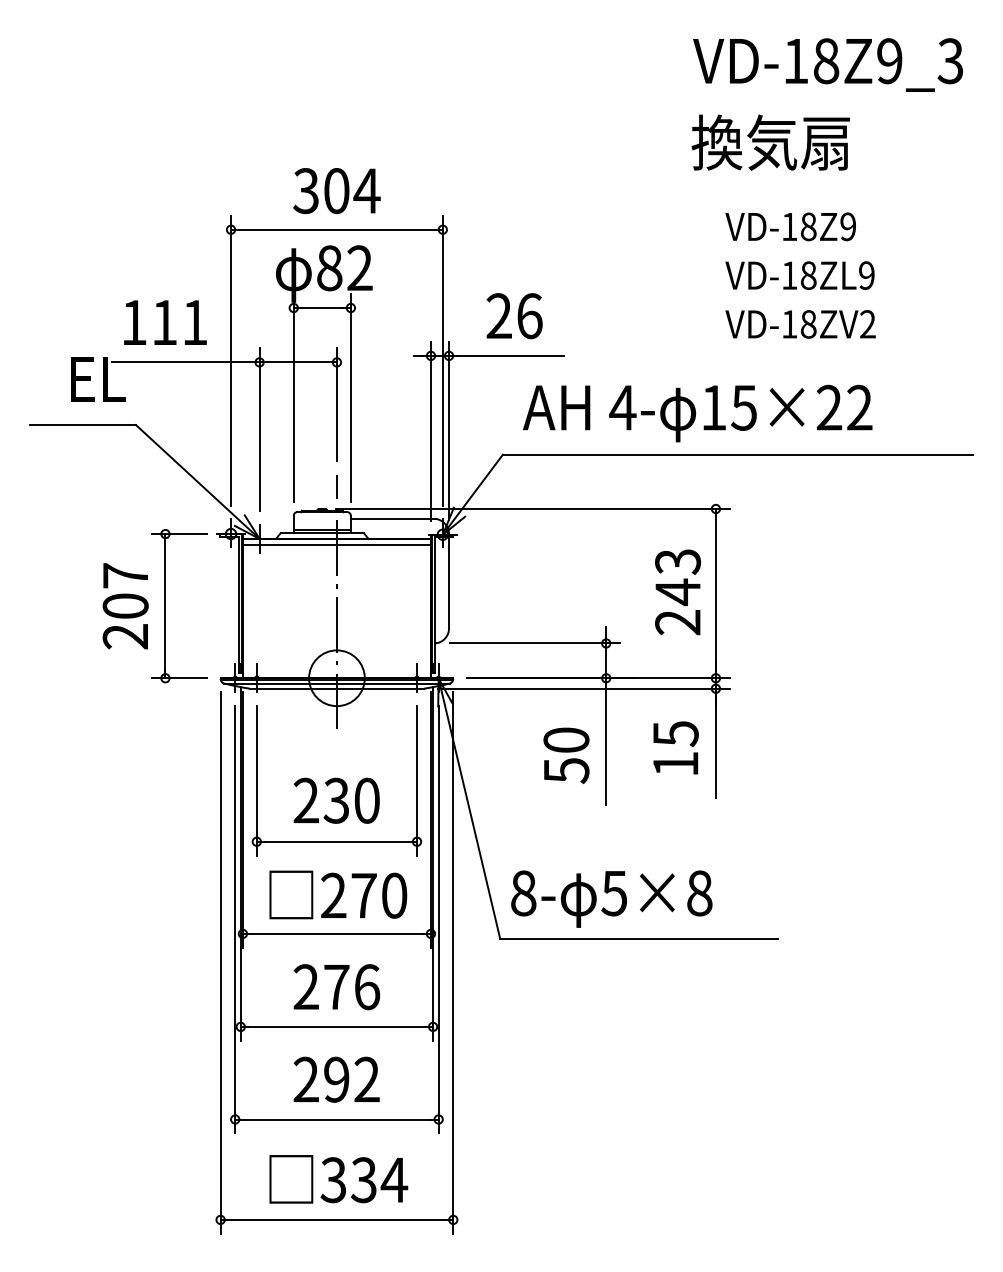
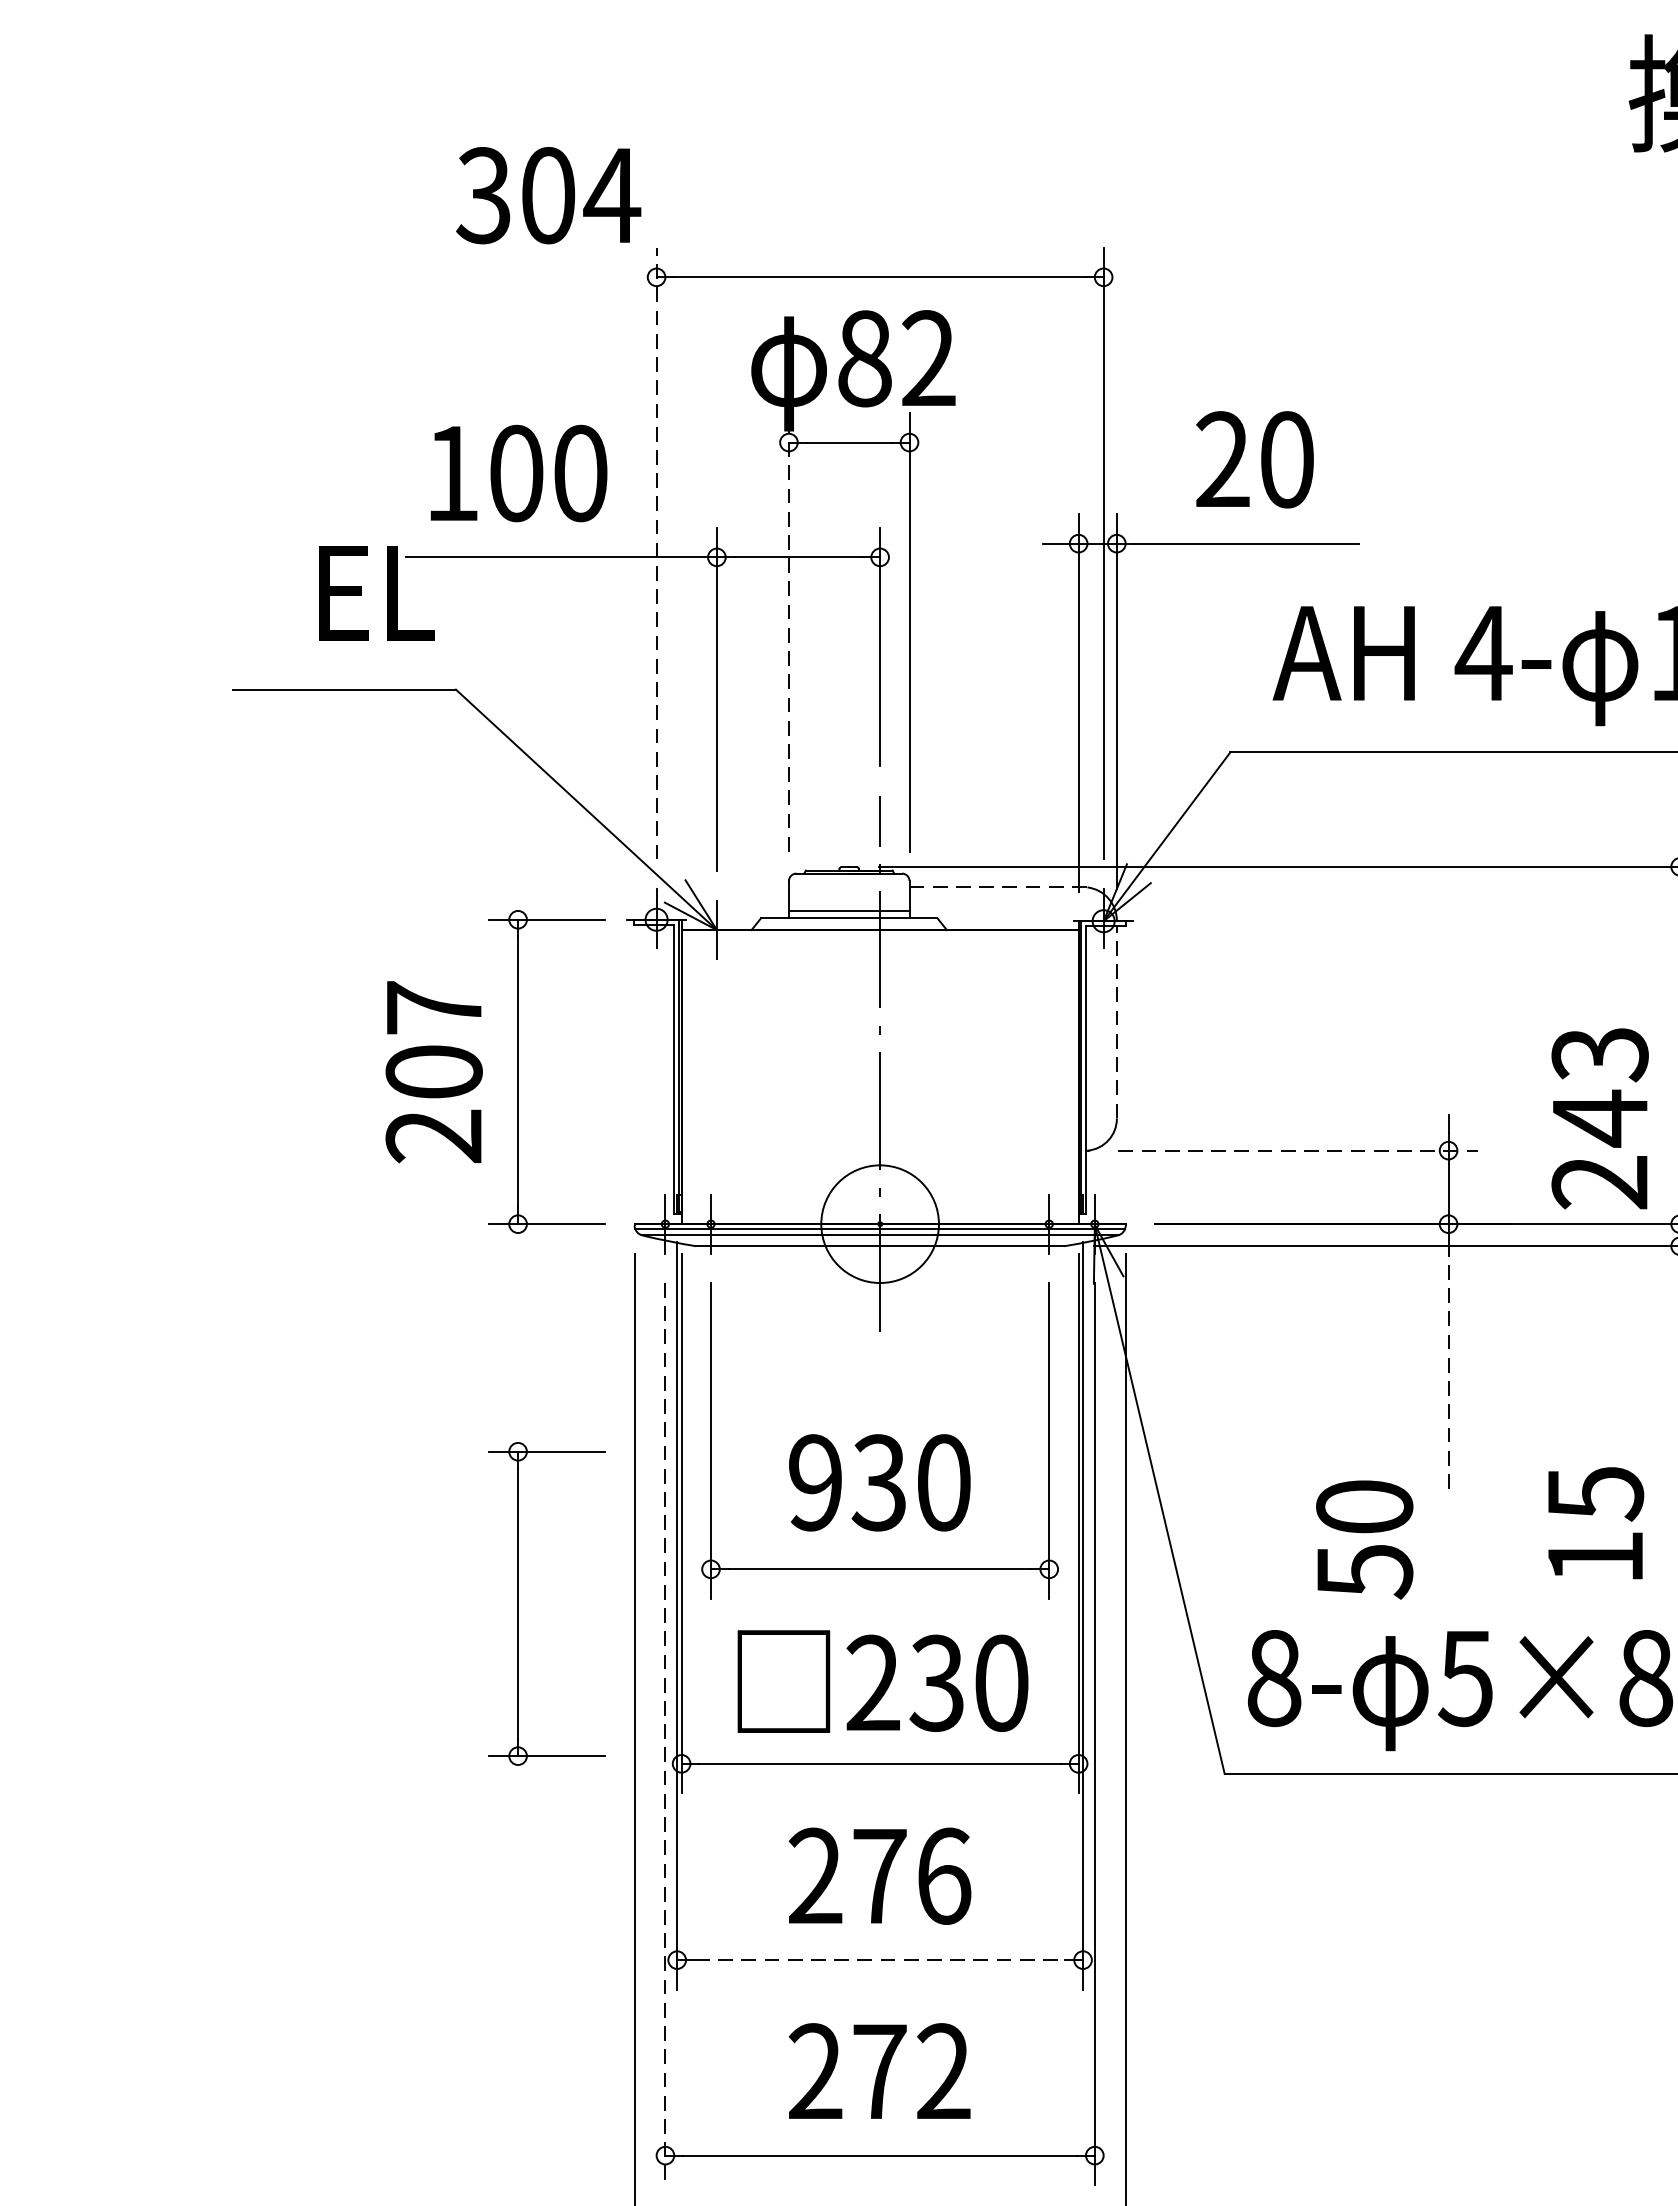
text: (336, 191) -> (547, 196), moved
text: (529, 316) -> (1286, 460), 26 -> 20
text: (179, 322) -> (547, 473), 111 -> 100
line: (231, 360) -> (657, 553), solid -> dashed
line: (293, 397) -> (788, 631), solid -> dashed
line: (393, 518) -> (999, 886), solid -> dashed
line: (336, 544) -> (879, 941), removed
line: (449, 582) -> (1117, 1022), solid -> dashed
text: (678, 592) -> (1601, 1119), moved
line: (535, 643) -> (1299, 1150), solid -> dashed
line: (606, 746) -> (1449, 1368), solid -> dashed
text: (675, 747) -> (1594, 1522), moved
text: (566, 755) -> (1364, 1539), moved
text: (305, 800) -> (813, 1482), 230 -> 930
part: (165, 858) -> (518, 1604), added
text: (363, 895) -> (936, 1682), 270 -> 230
line: (235, 919) -> (665, 1733), solid -> dashed
line: (336, 1026) -> (879, 1959), solid -> dashed
text: (336, 1079) -> (879, 2071), 292 -> 272

